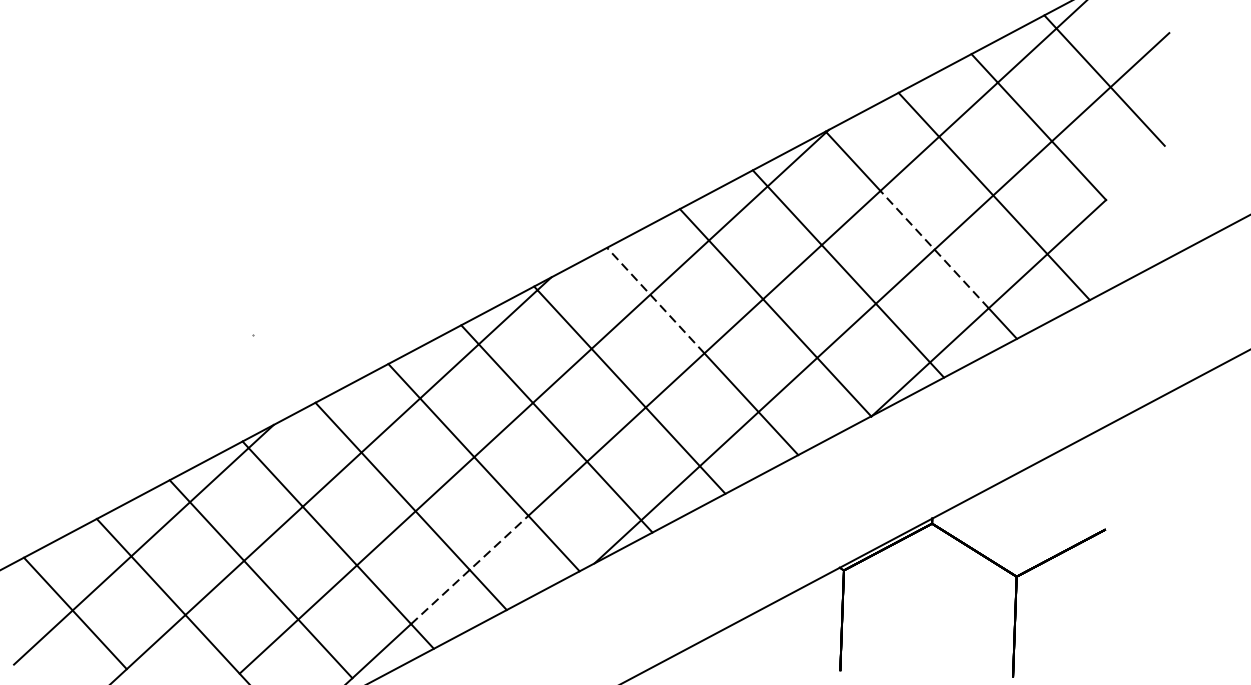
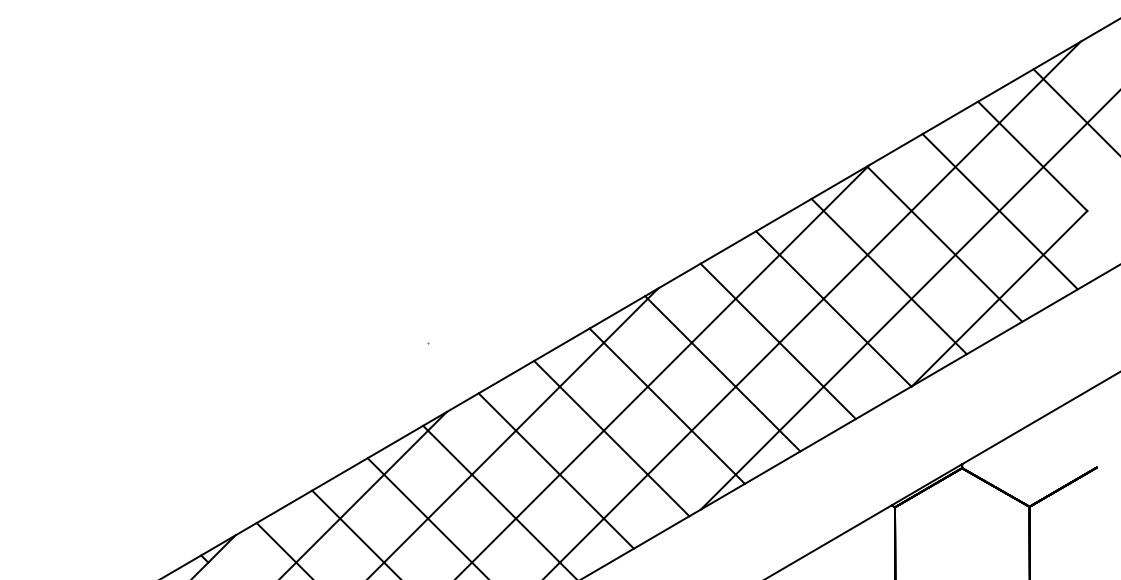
line: (934, 249) -> (955, 254), dashed -> solid
line: (656, 300) -> (740, 303), dashed -> solid
line: (470, 569) -> (604, 518), dashed -> solid

